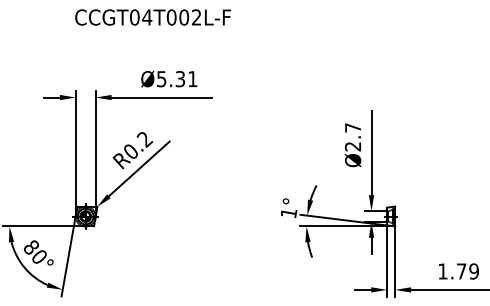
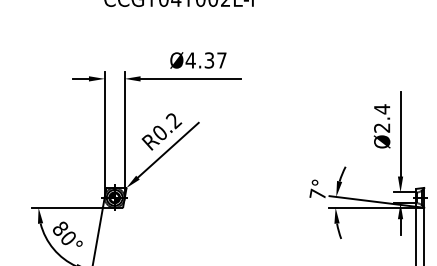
text: (176, 79) -> (205, 60), Ø5.31 -> Ø4.37
text: (352, 127) -> (381, 108), Ø2.7 -> Ø2.4
text: (288, 212) -> (317, 193), 1° -> 7°

